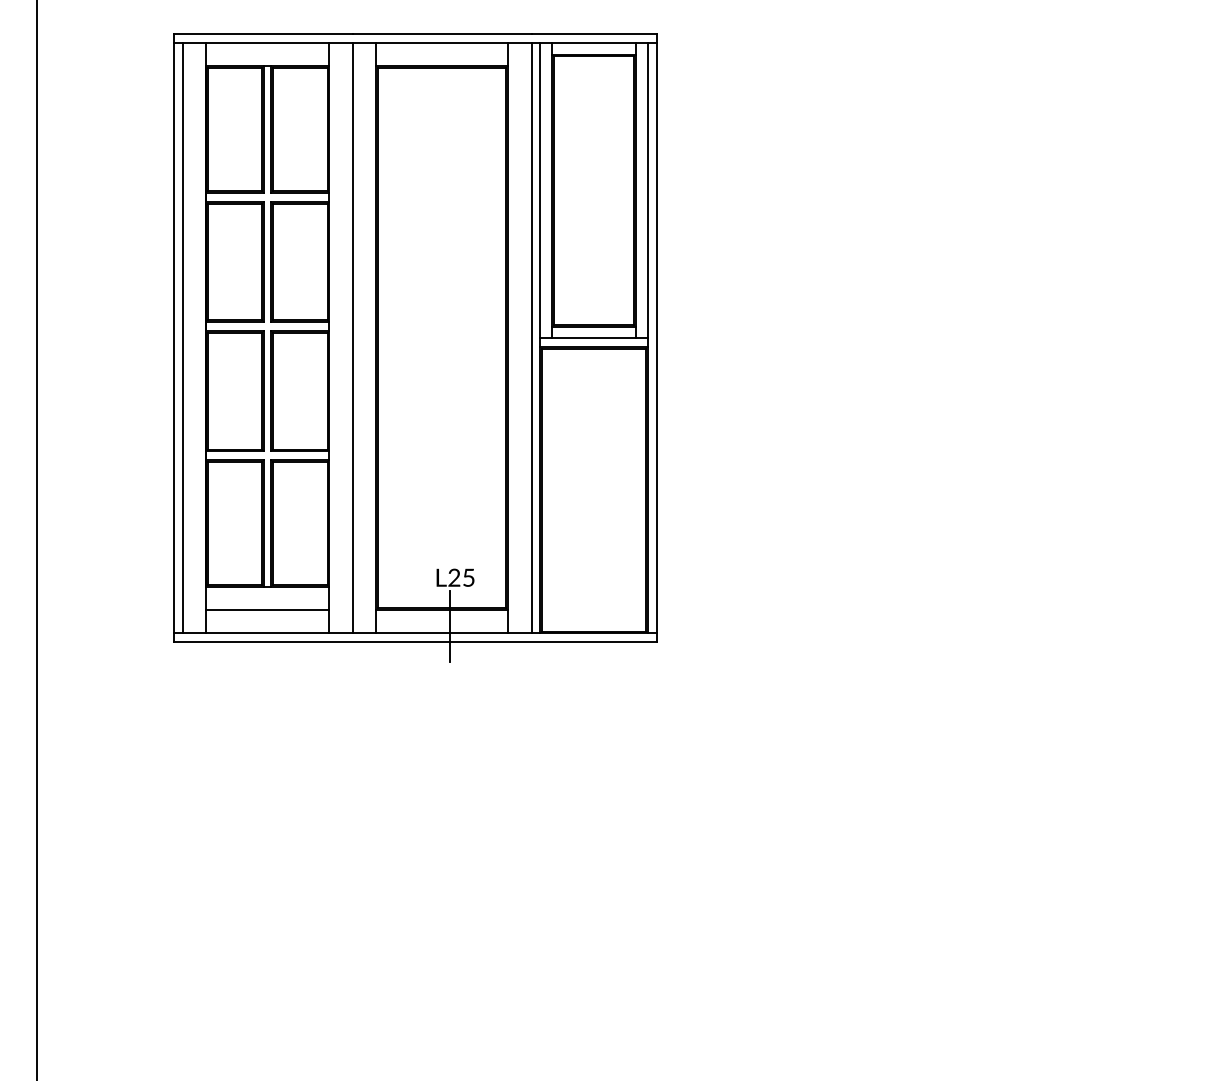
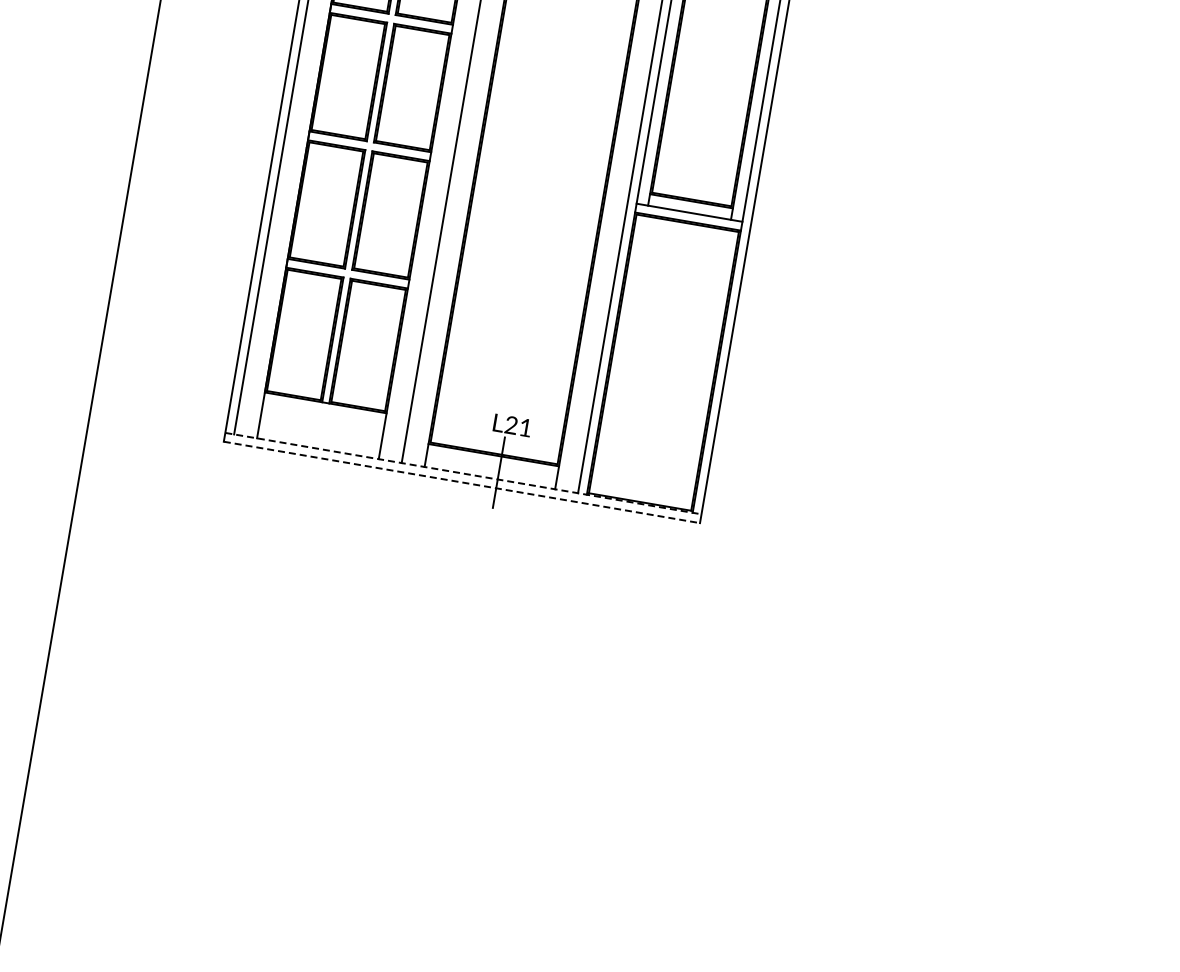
text: (468, 577) -> (525, 427), L25 -> L21
line: (267, 610) -> (321, 426), removed
line: (415, 633) -> (463, 473), solid -> dashed
line: (415, 642) -> (462, 482), solid -> dashed

